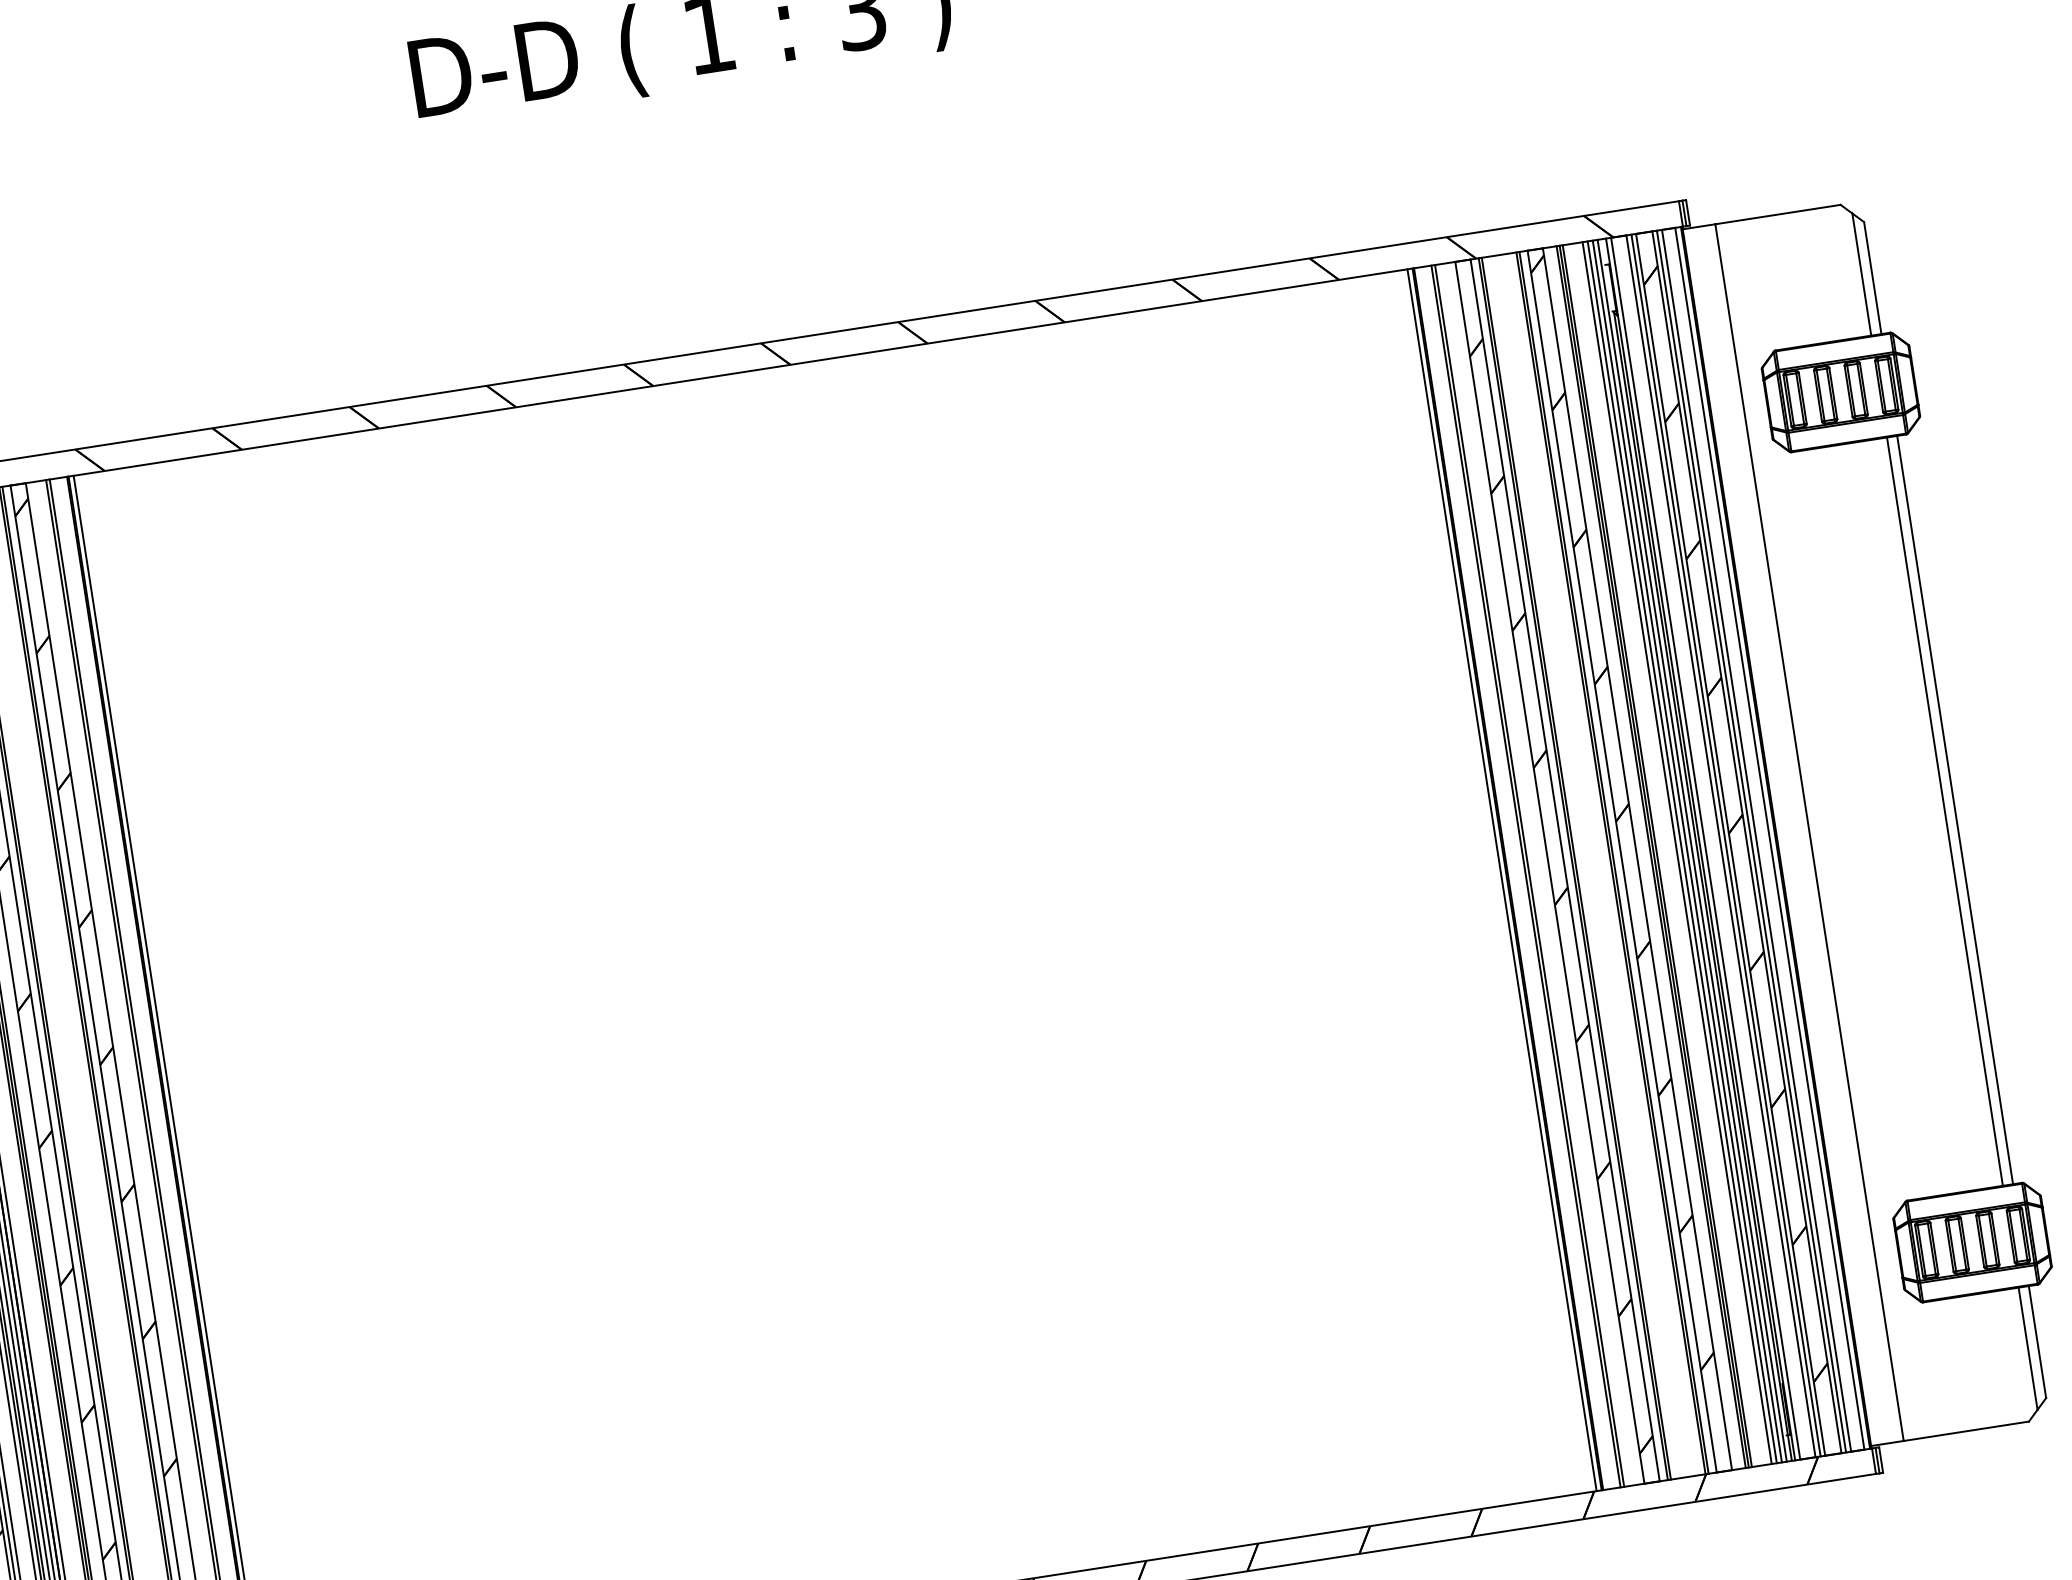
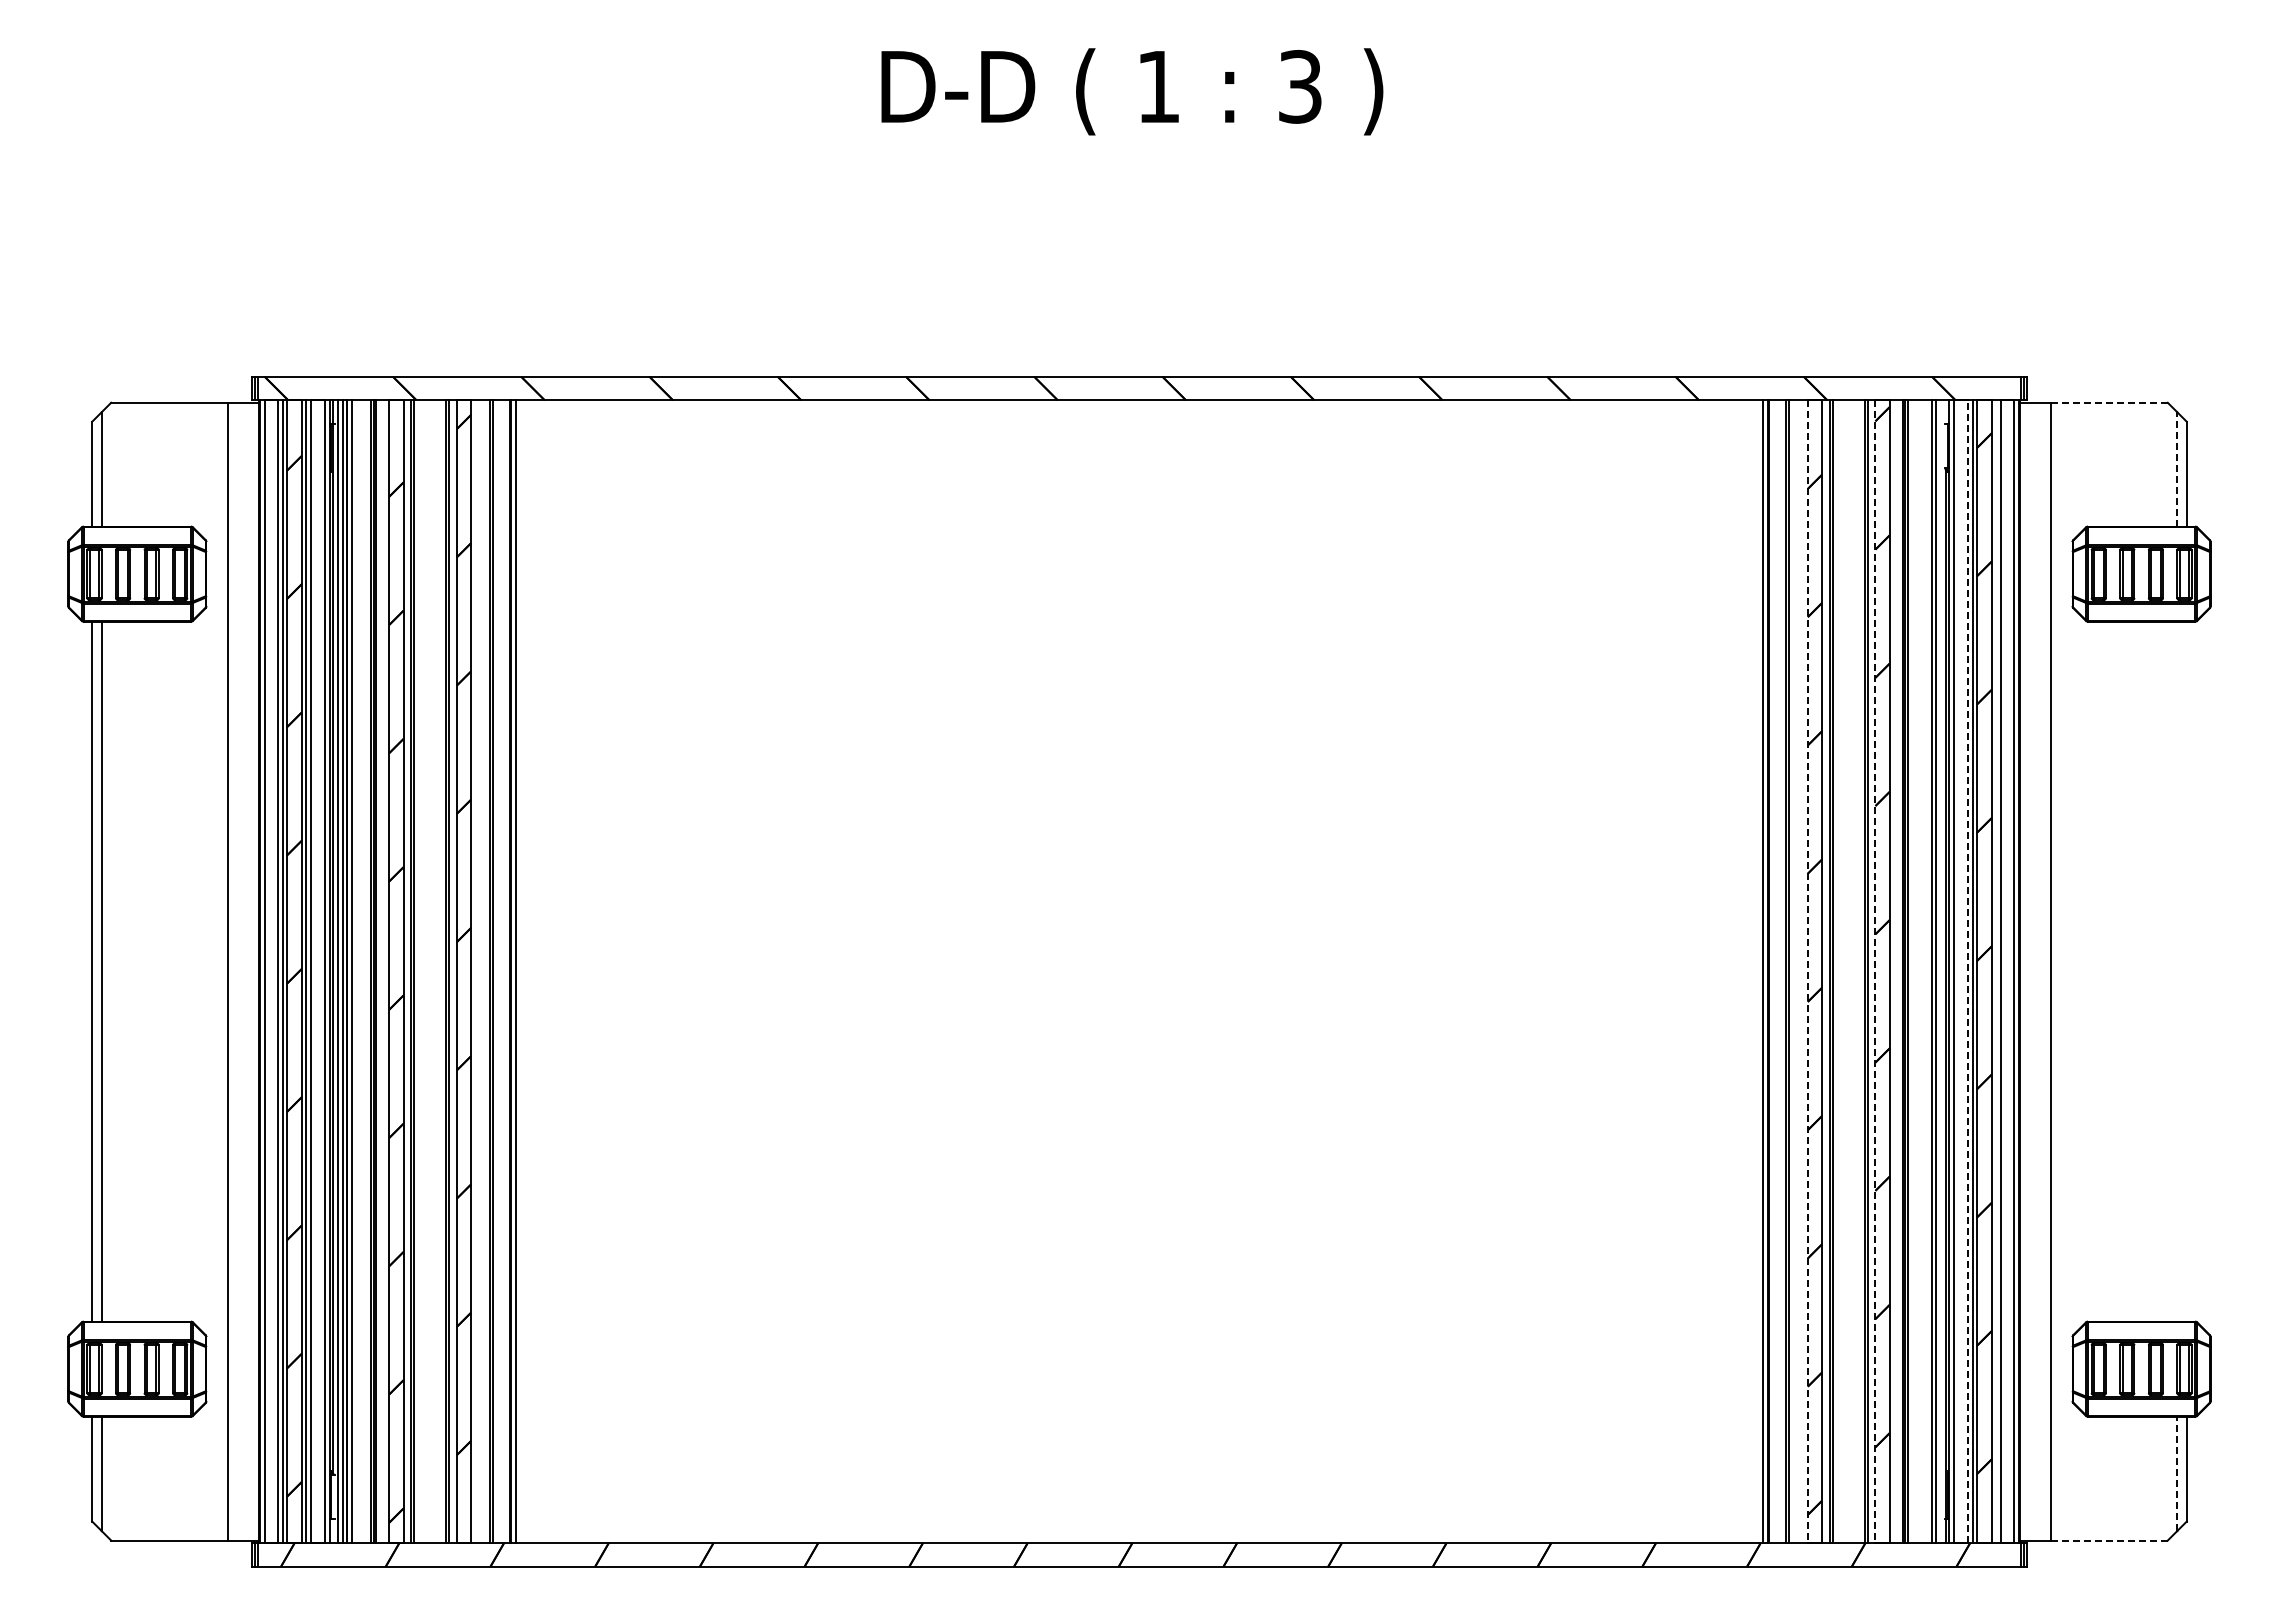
line: (1778, 214) -> (2109, 402), solid -> dashed
line: (1861, 273) -> (2177, 468), solid -> dashed
line: (1954, 809) -> (2186, 971), removed
line: (1945, 811) -> (2177, 971), removed
line: (1751, 841) -> (1996, 971), removed
line: (1720, 846) -> (1967, 971), solid -> dashed
line: (1691, 850) -> (1940, 971), removed
line: (1676, 853) -> (1926, 971), removed
line: (1622, 862) -> (1875, 972), solid -> dashed
line: (1549, 873) -> (1807, 972), solid -> dashed
line: (2028, 1348) -> (2177, 1473), solid -> dashed
line: (1966, 1431) -> (2109, 1540), solid -> dashed

